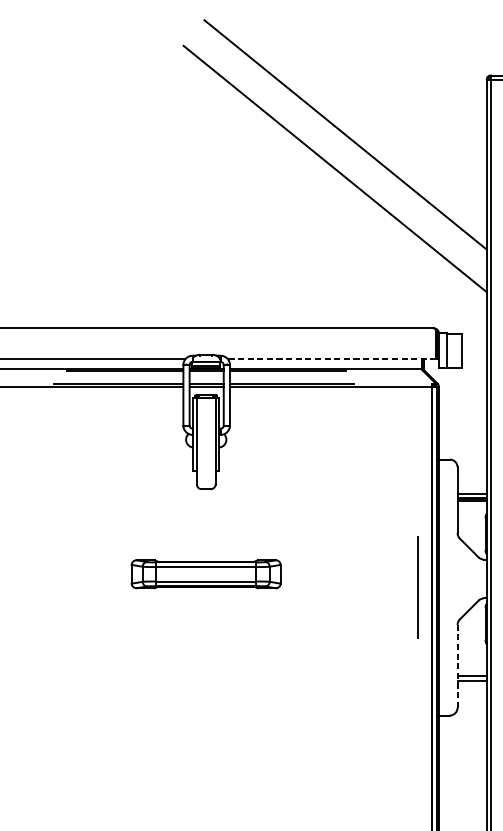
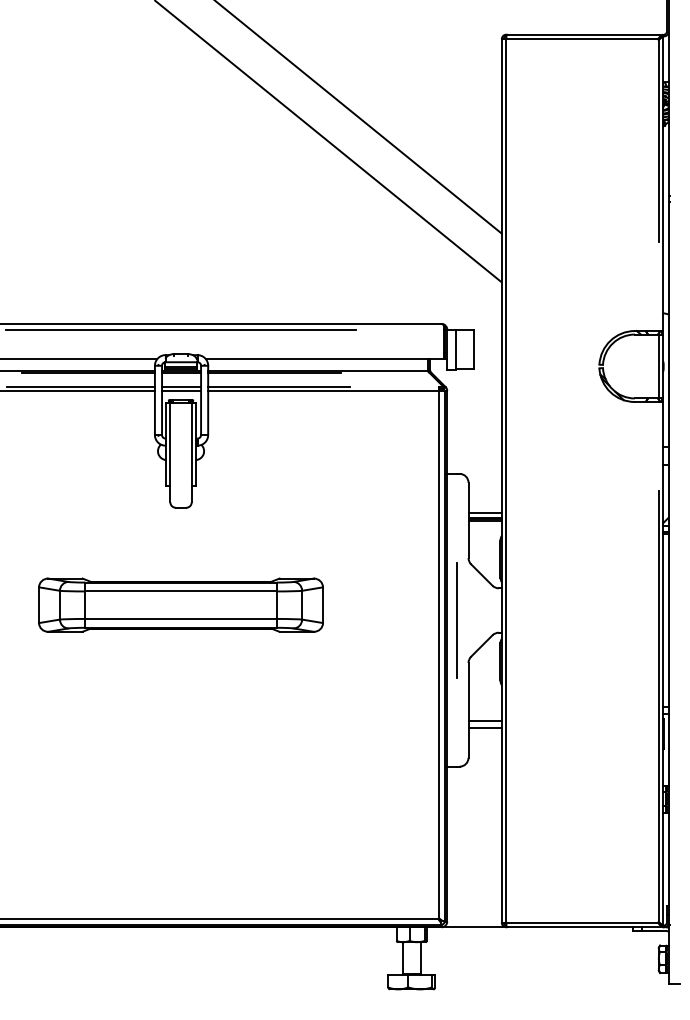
line: (205, 333) -> (180, 329), added
line: (331, 359) -> (324, 359), dashed -> solid
part: (205, 573) -> (180, 604), size x1.67
line: (417, 587) -> (456, 620), moved
line: (457, 665) -> (468, 709), dashed -> solid

